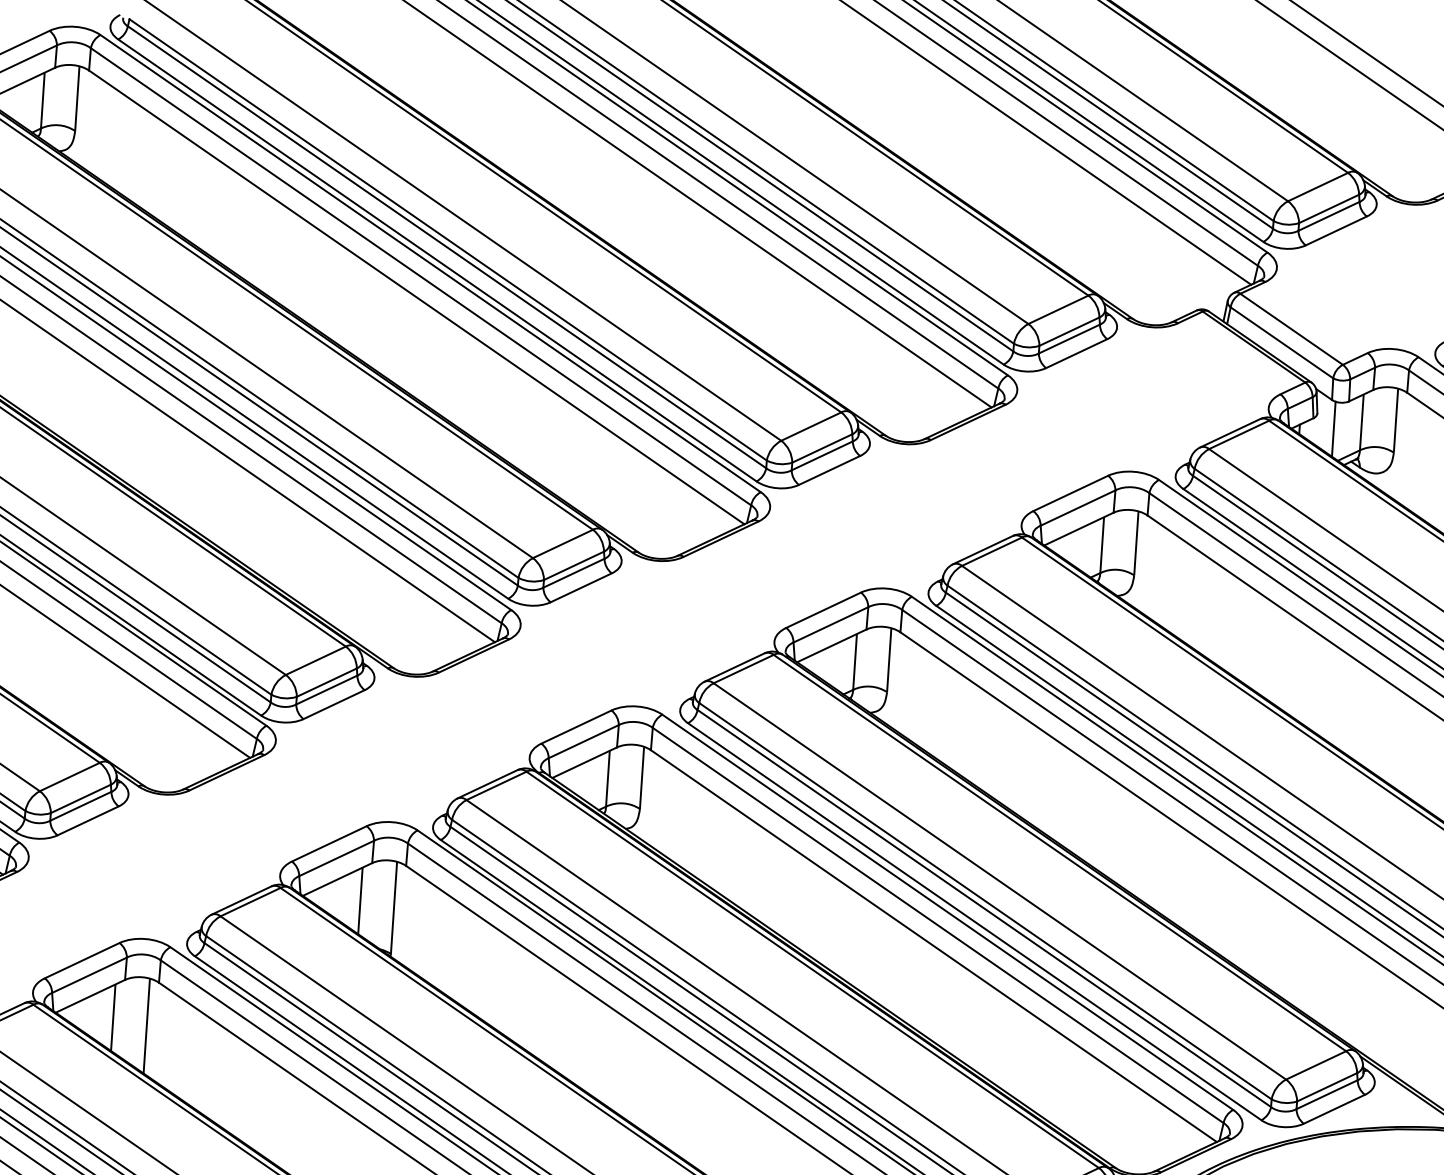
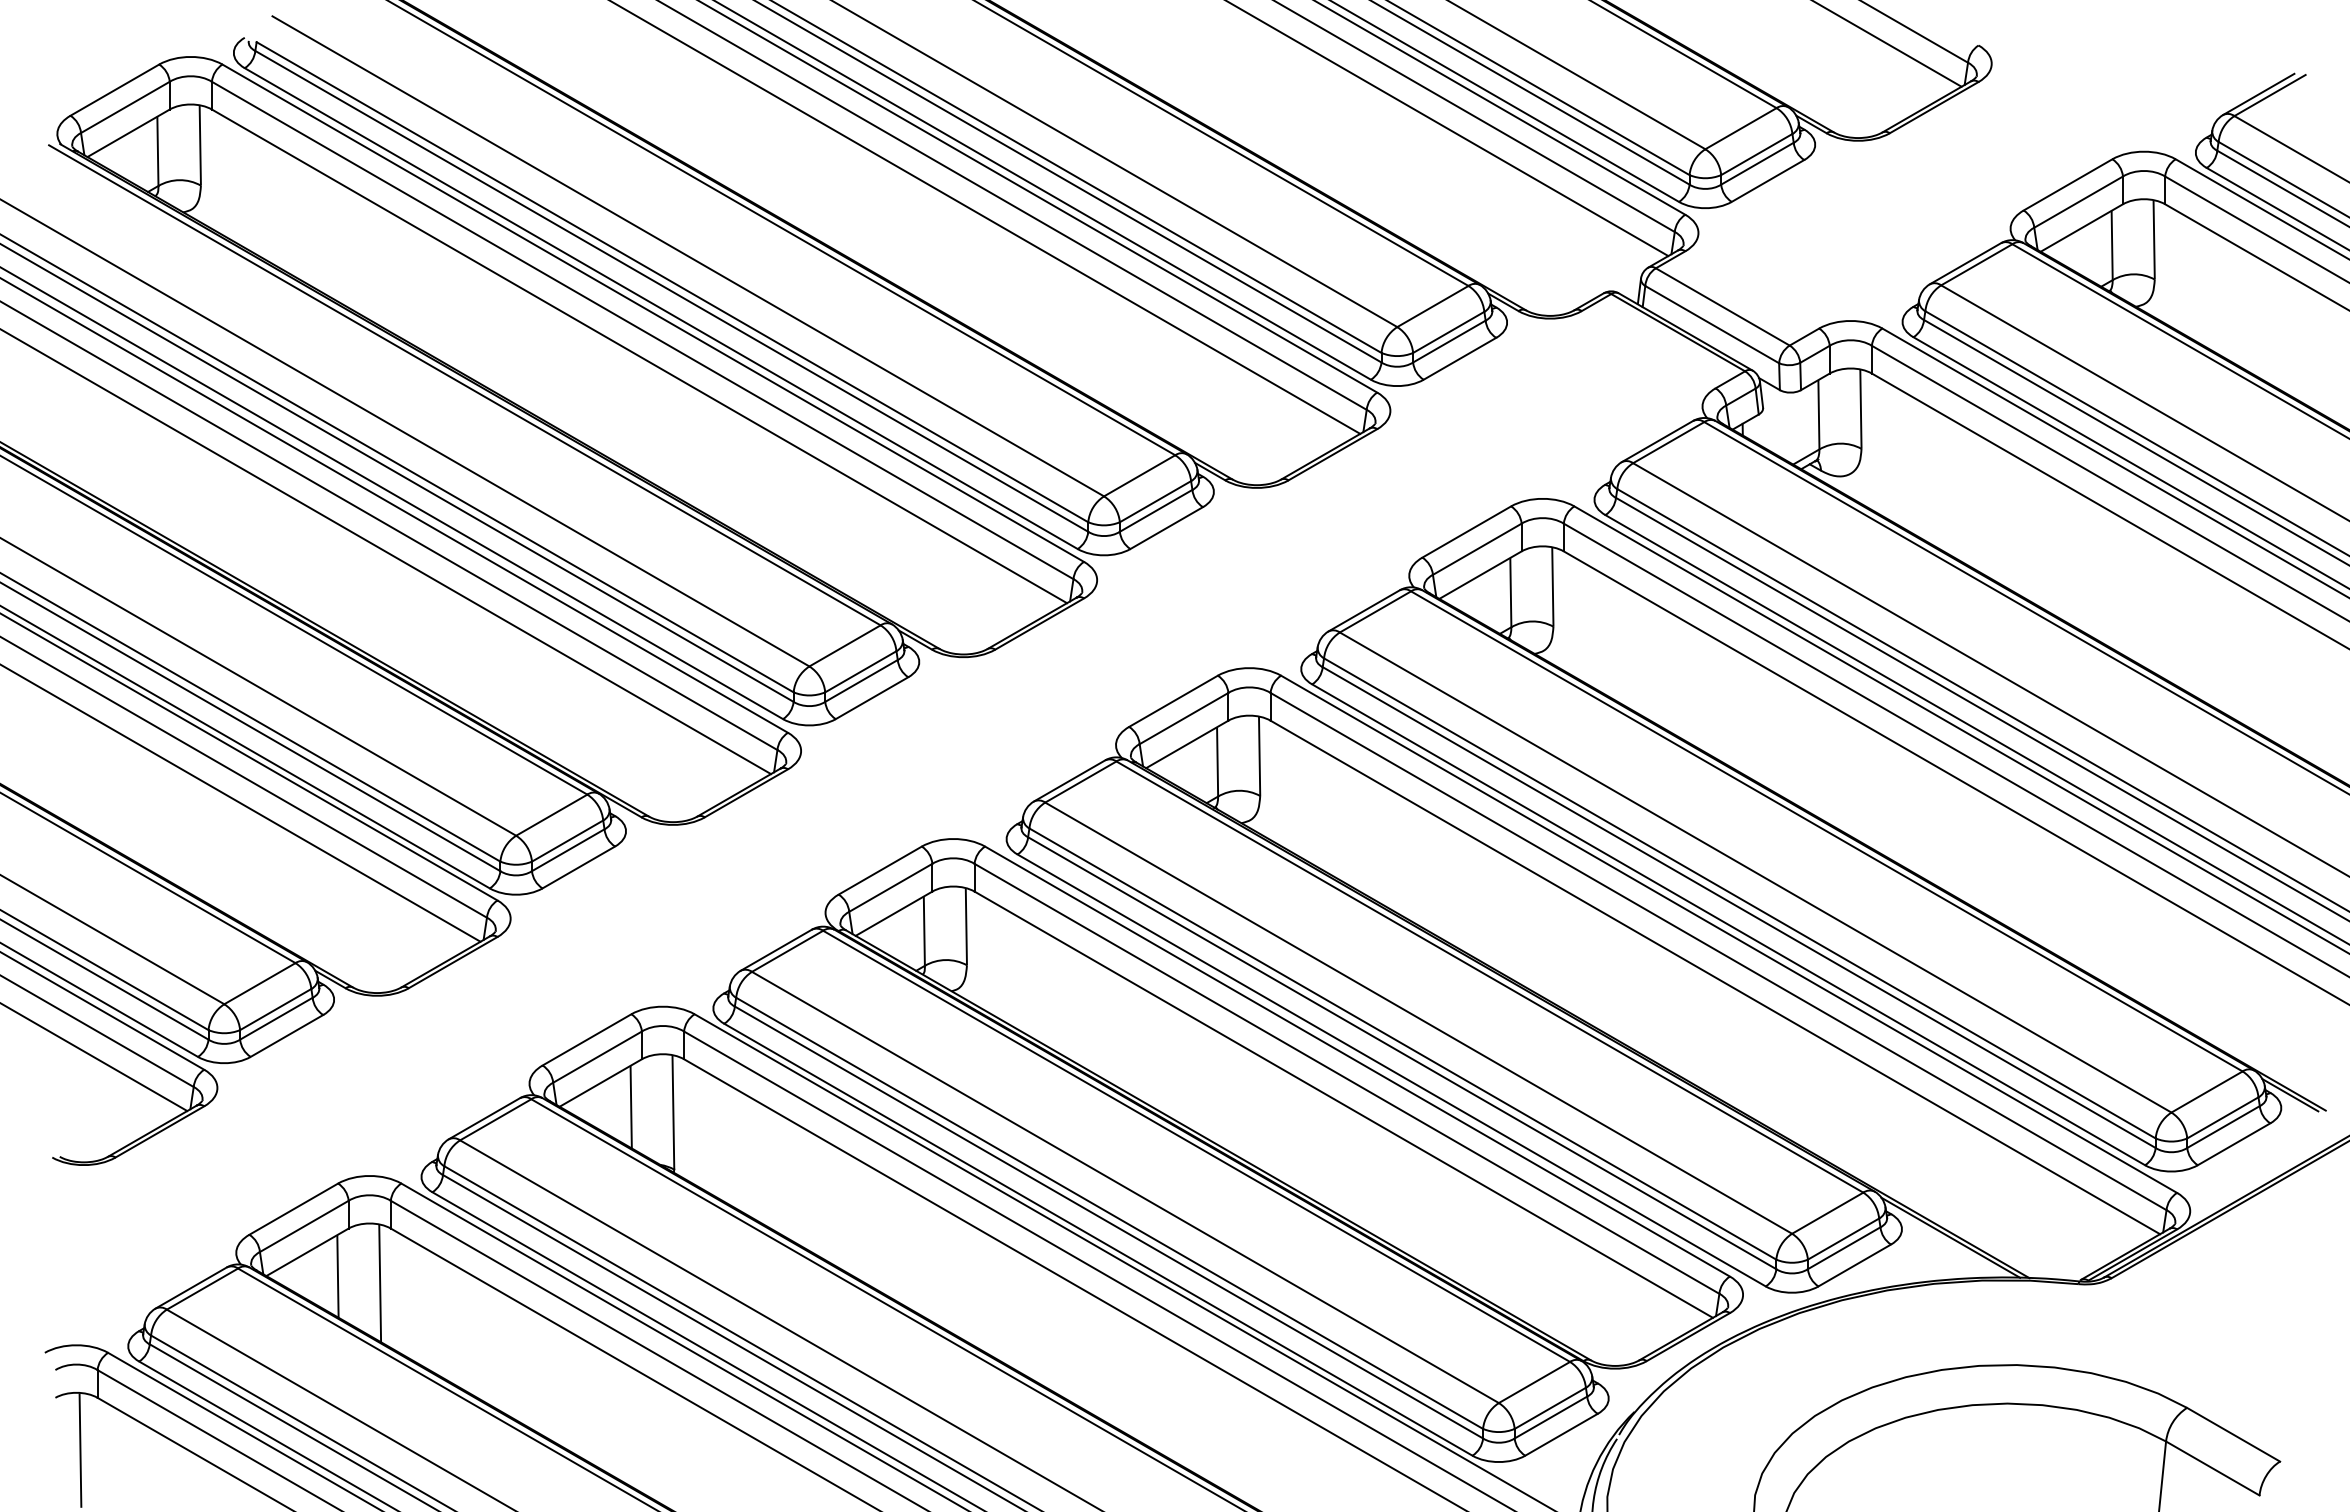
line: (1333, 428) -> (1784, 425), removed

